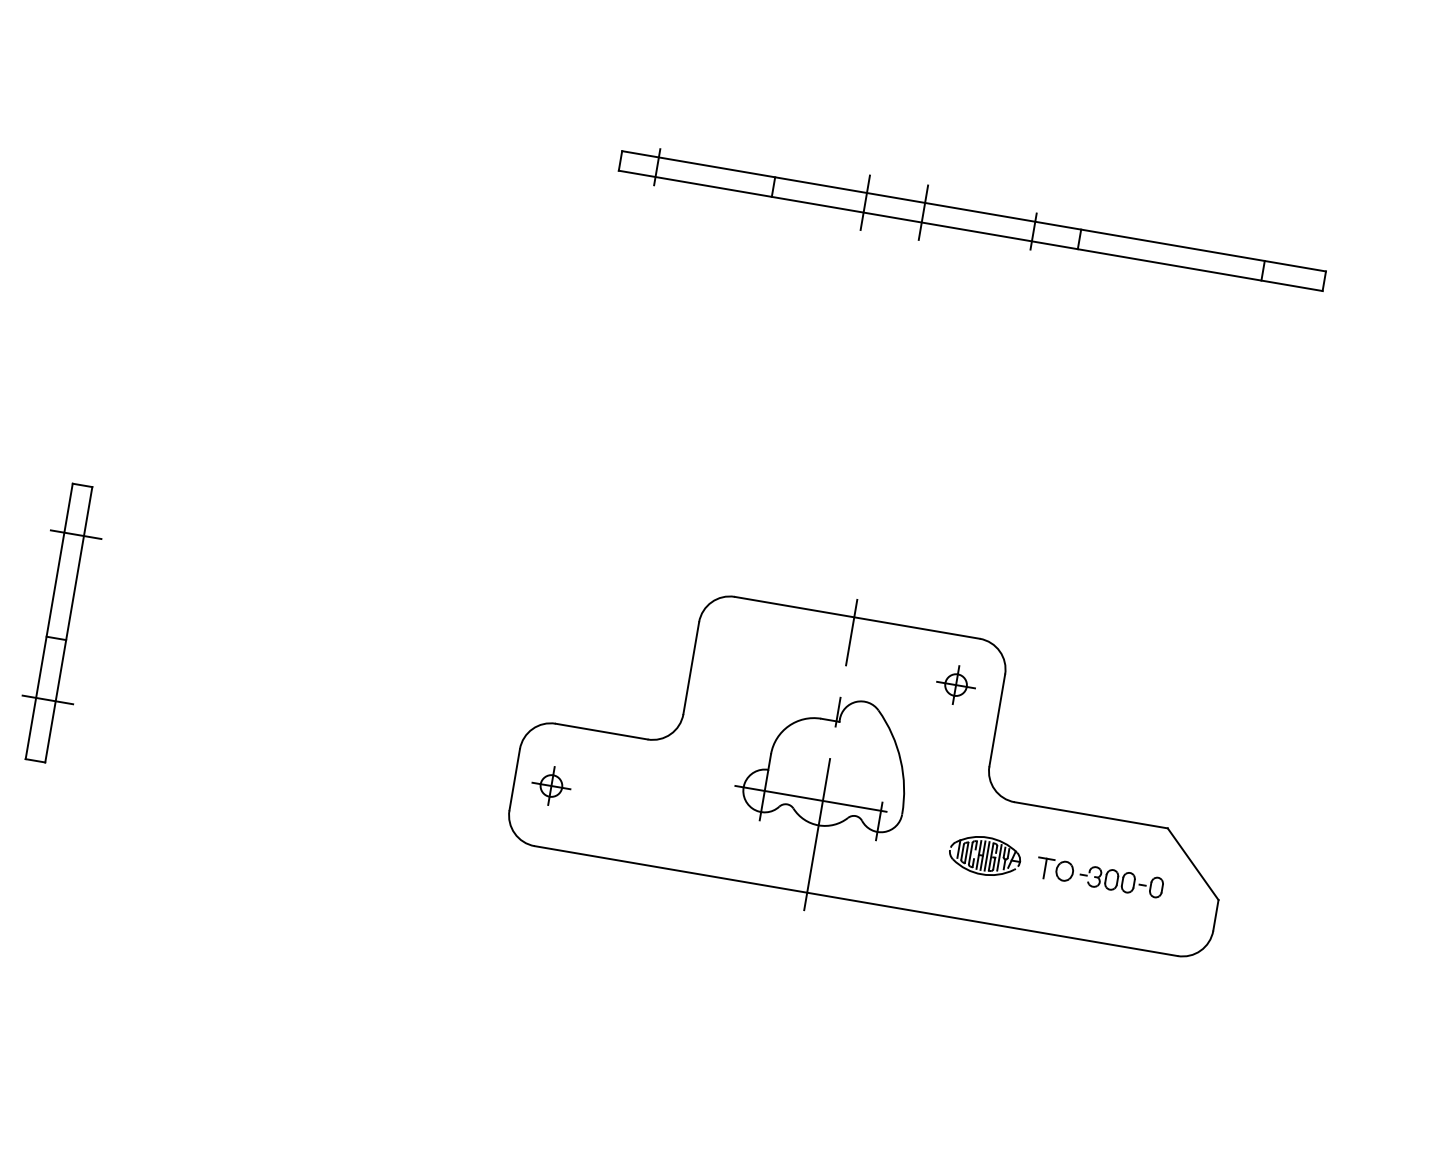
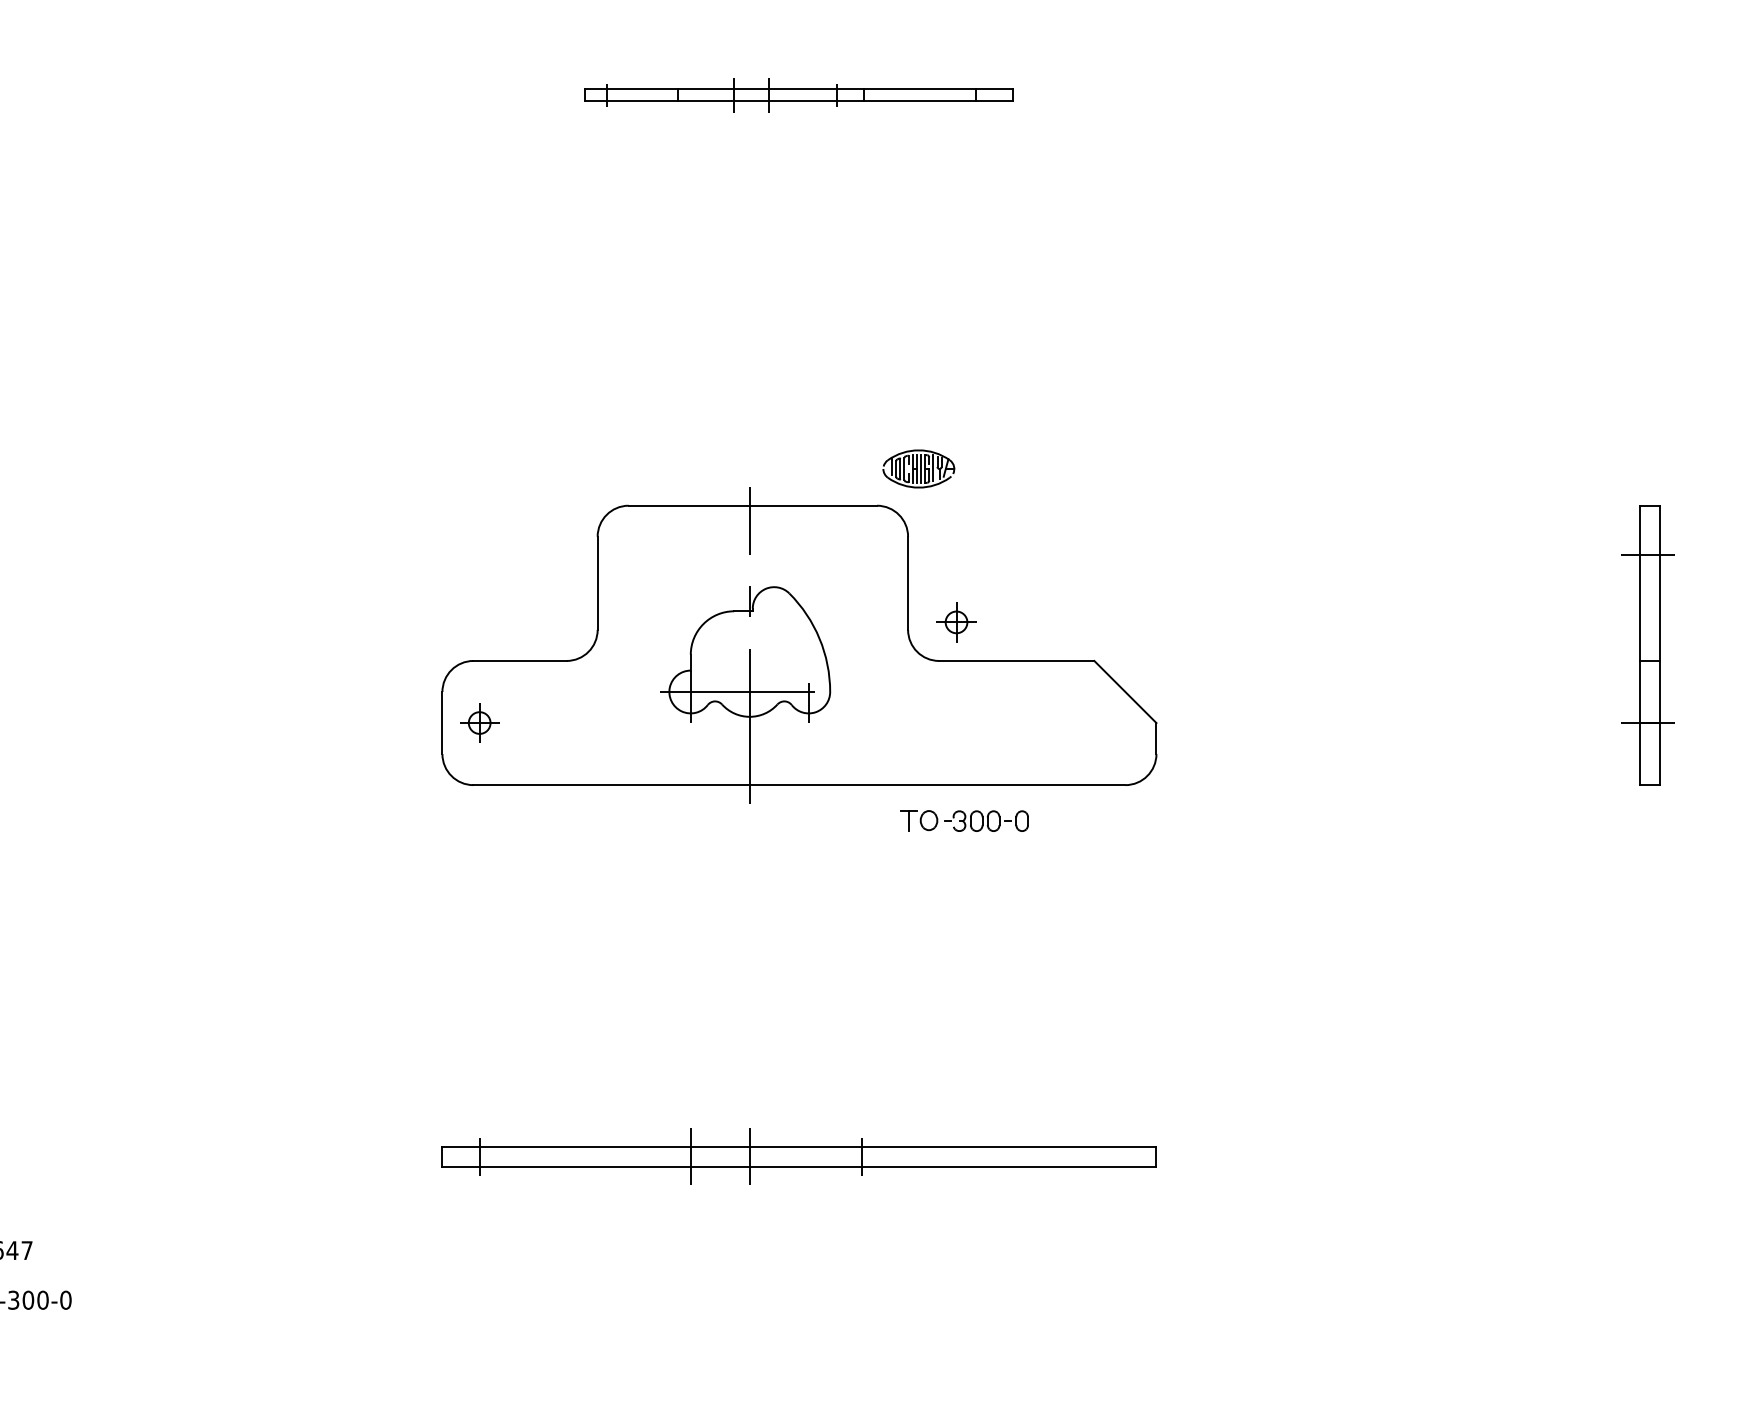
part: (971, 221) -> (798, 95), size x0.6
part: (956, 685) -> (956, 622), moved
part: (984, 855) -> (918, 468), moved
part: (1099, 877) -> (964, 820), moved

